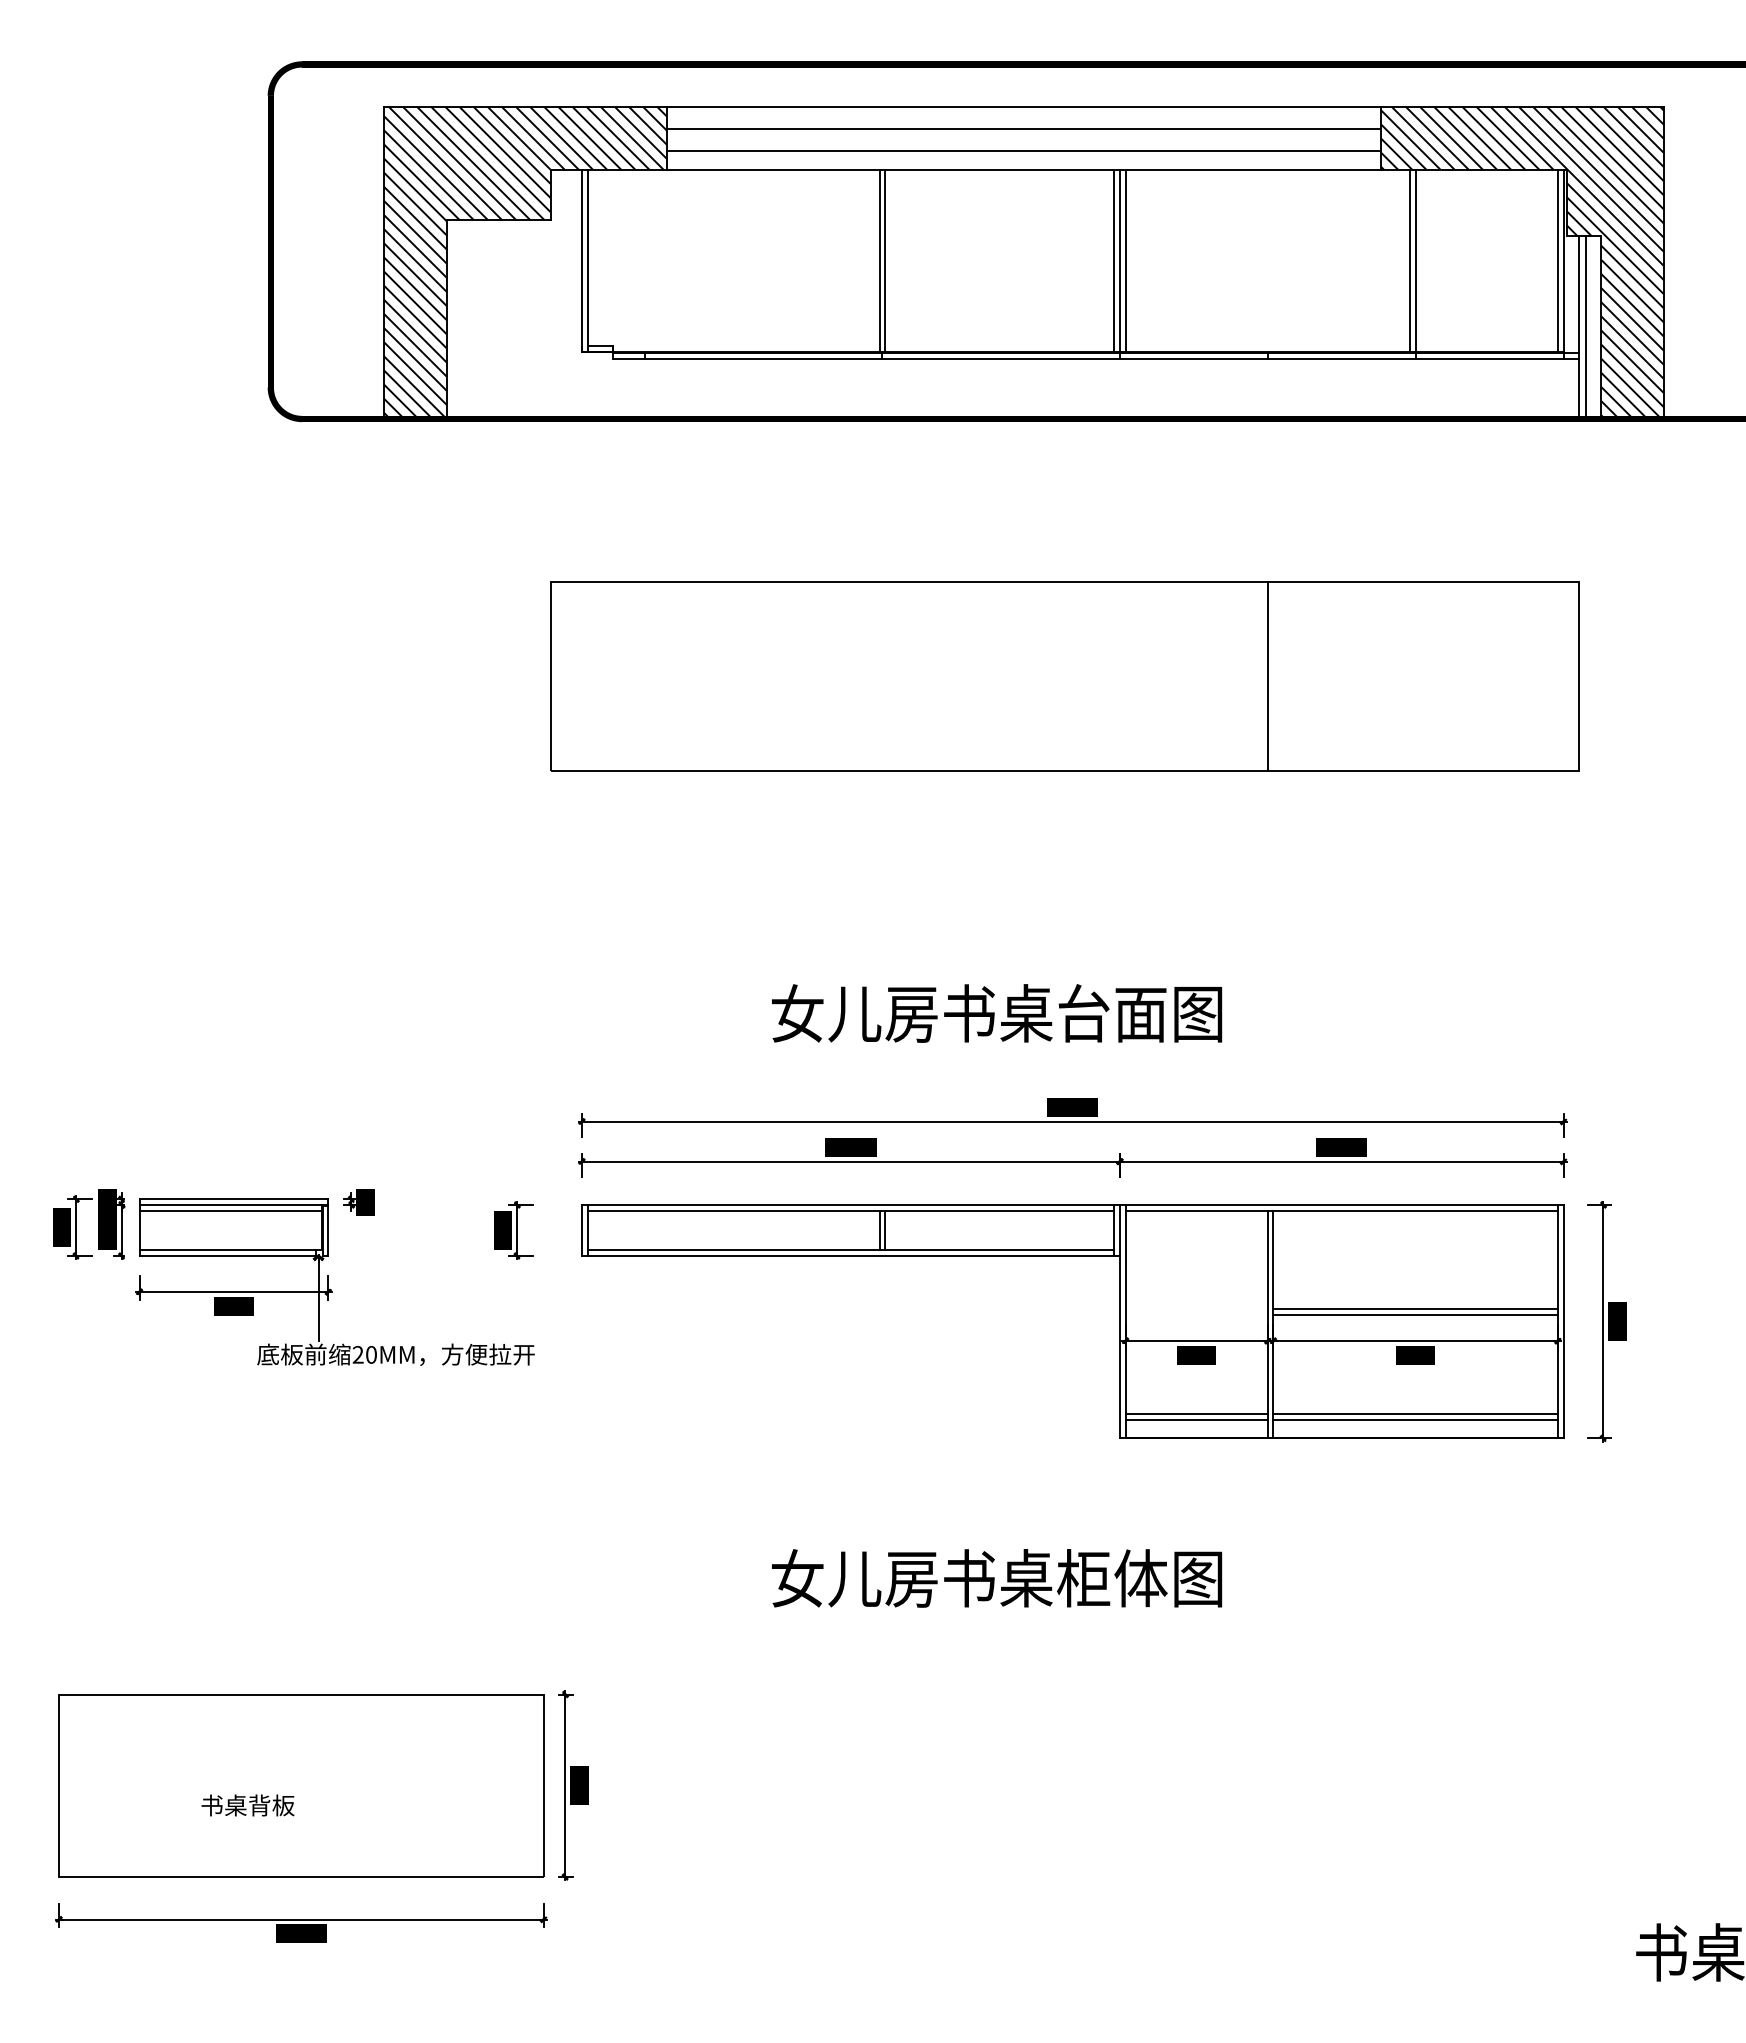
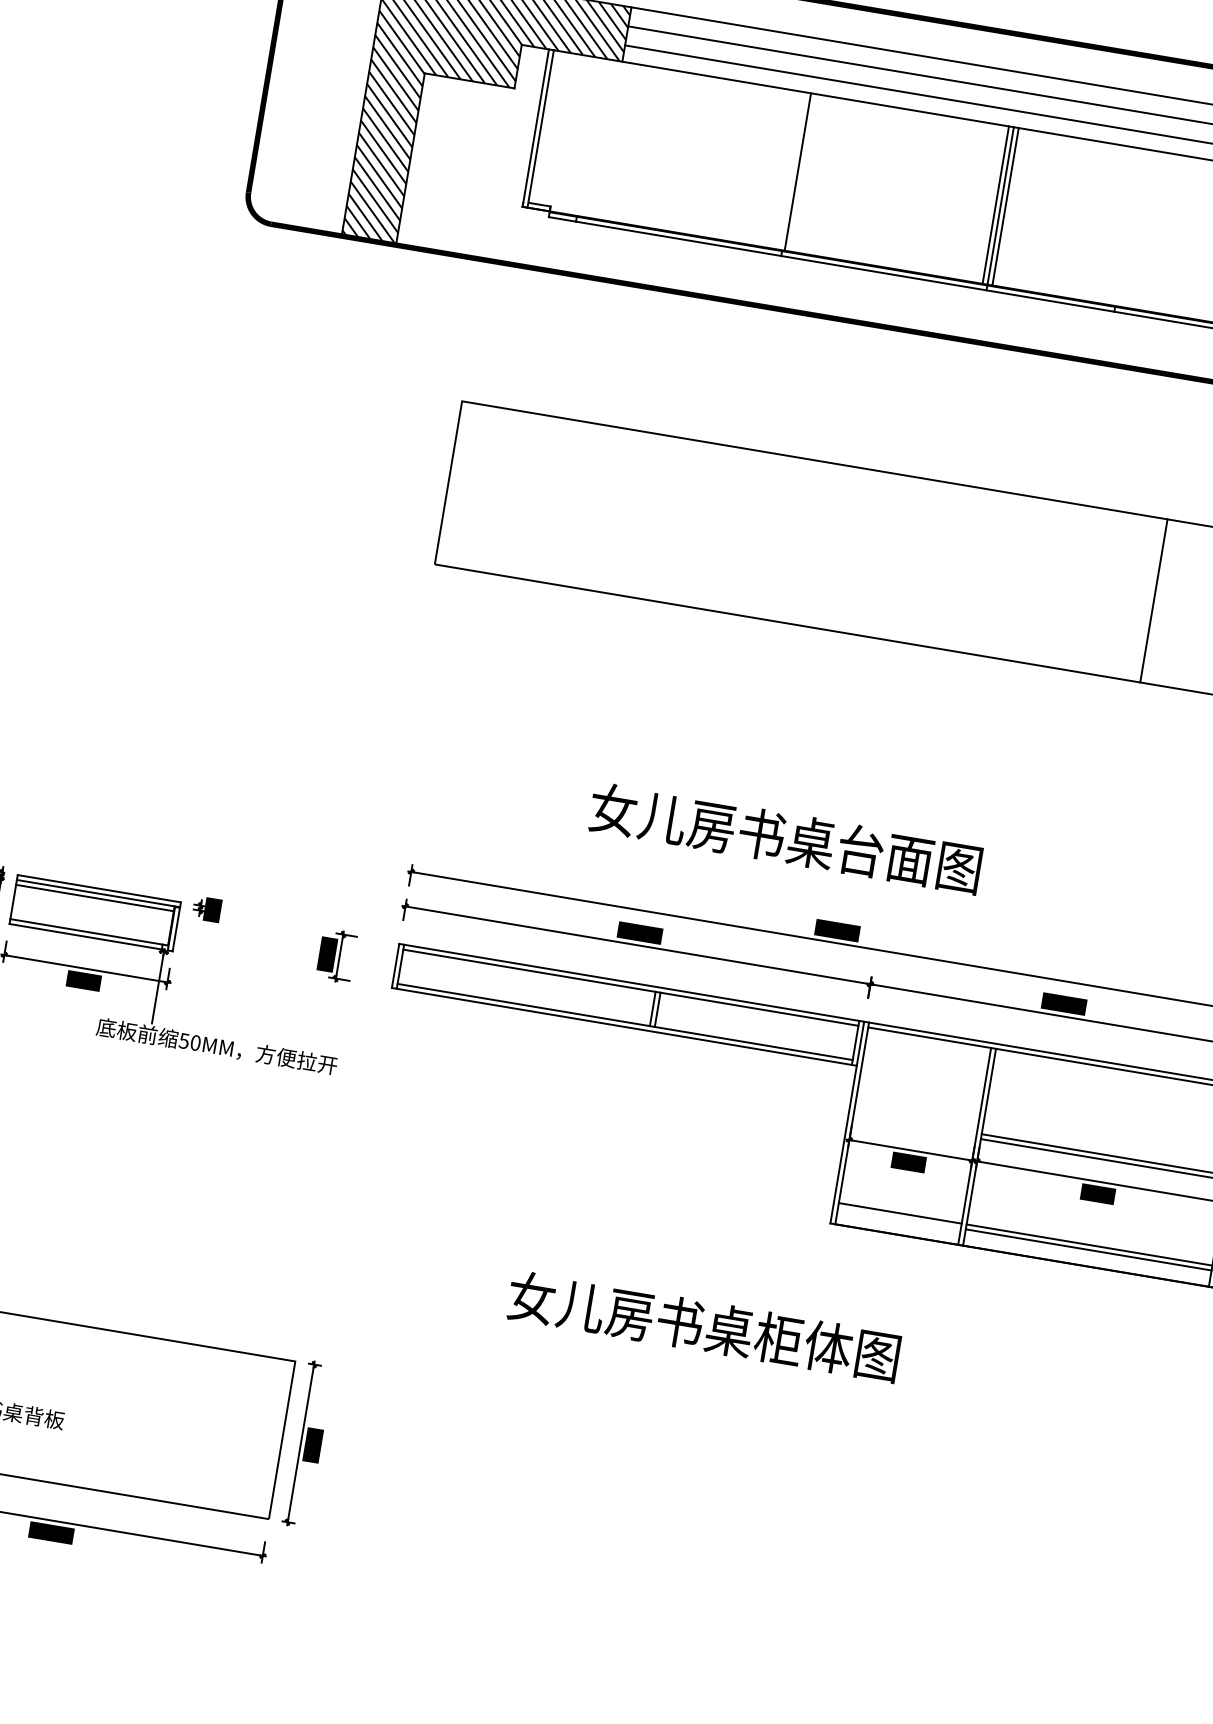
line: (879, 260) -> (793, 170), removed
line: (1267, 676) -> (1153, 600), moved
text: (357, 1354) -> (183, 1040), 20MM -> 50MM
line: (1196, 1419) -> (899, 1218), removed

